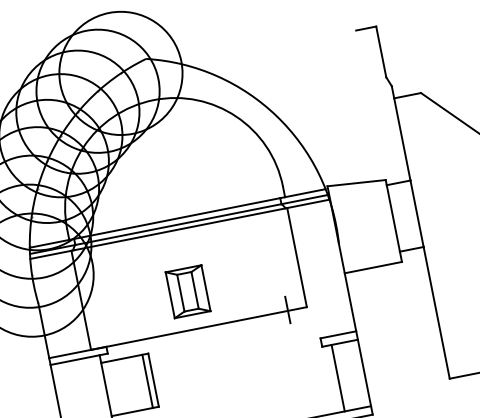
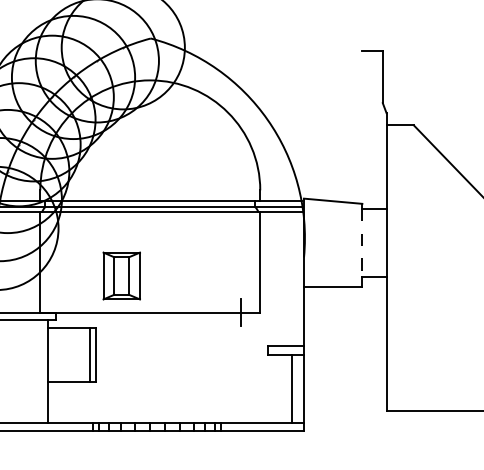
line: (393, 218) -> (362, 243), solid -> dashed
part: (187, 291) -> (121, 275), moved
line: (338, 377) -> (292, 388), moved

